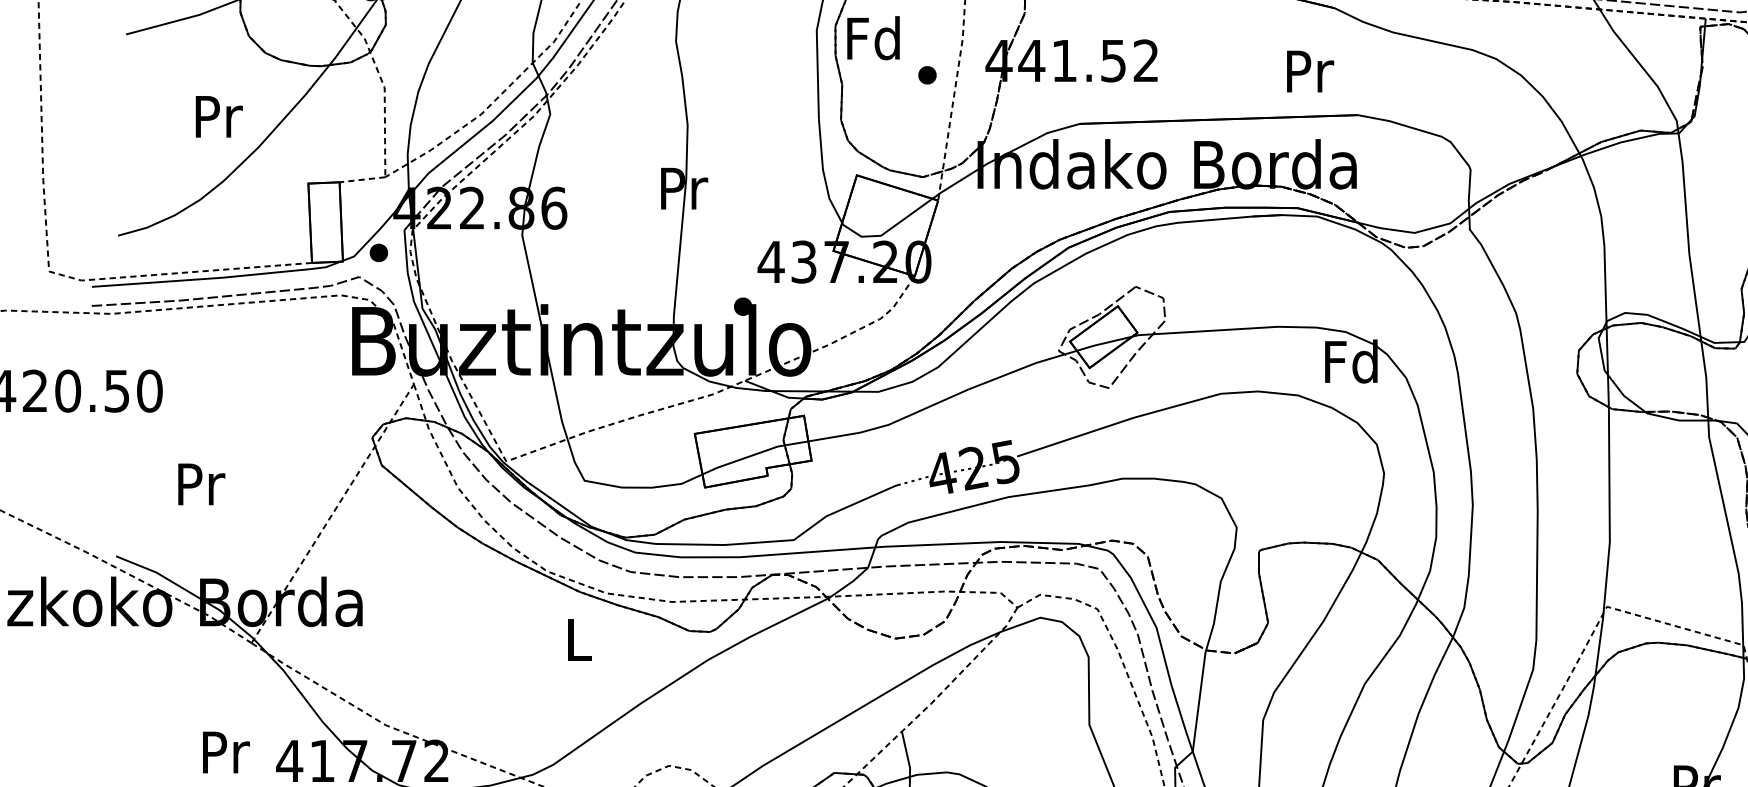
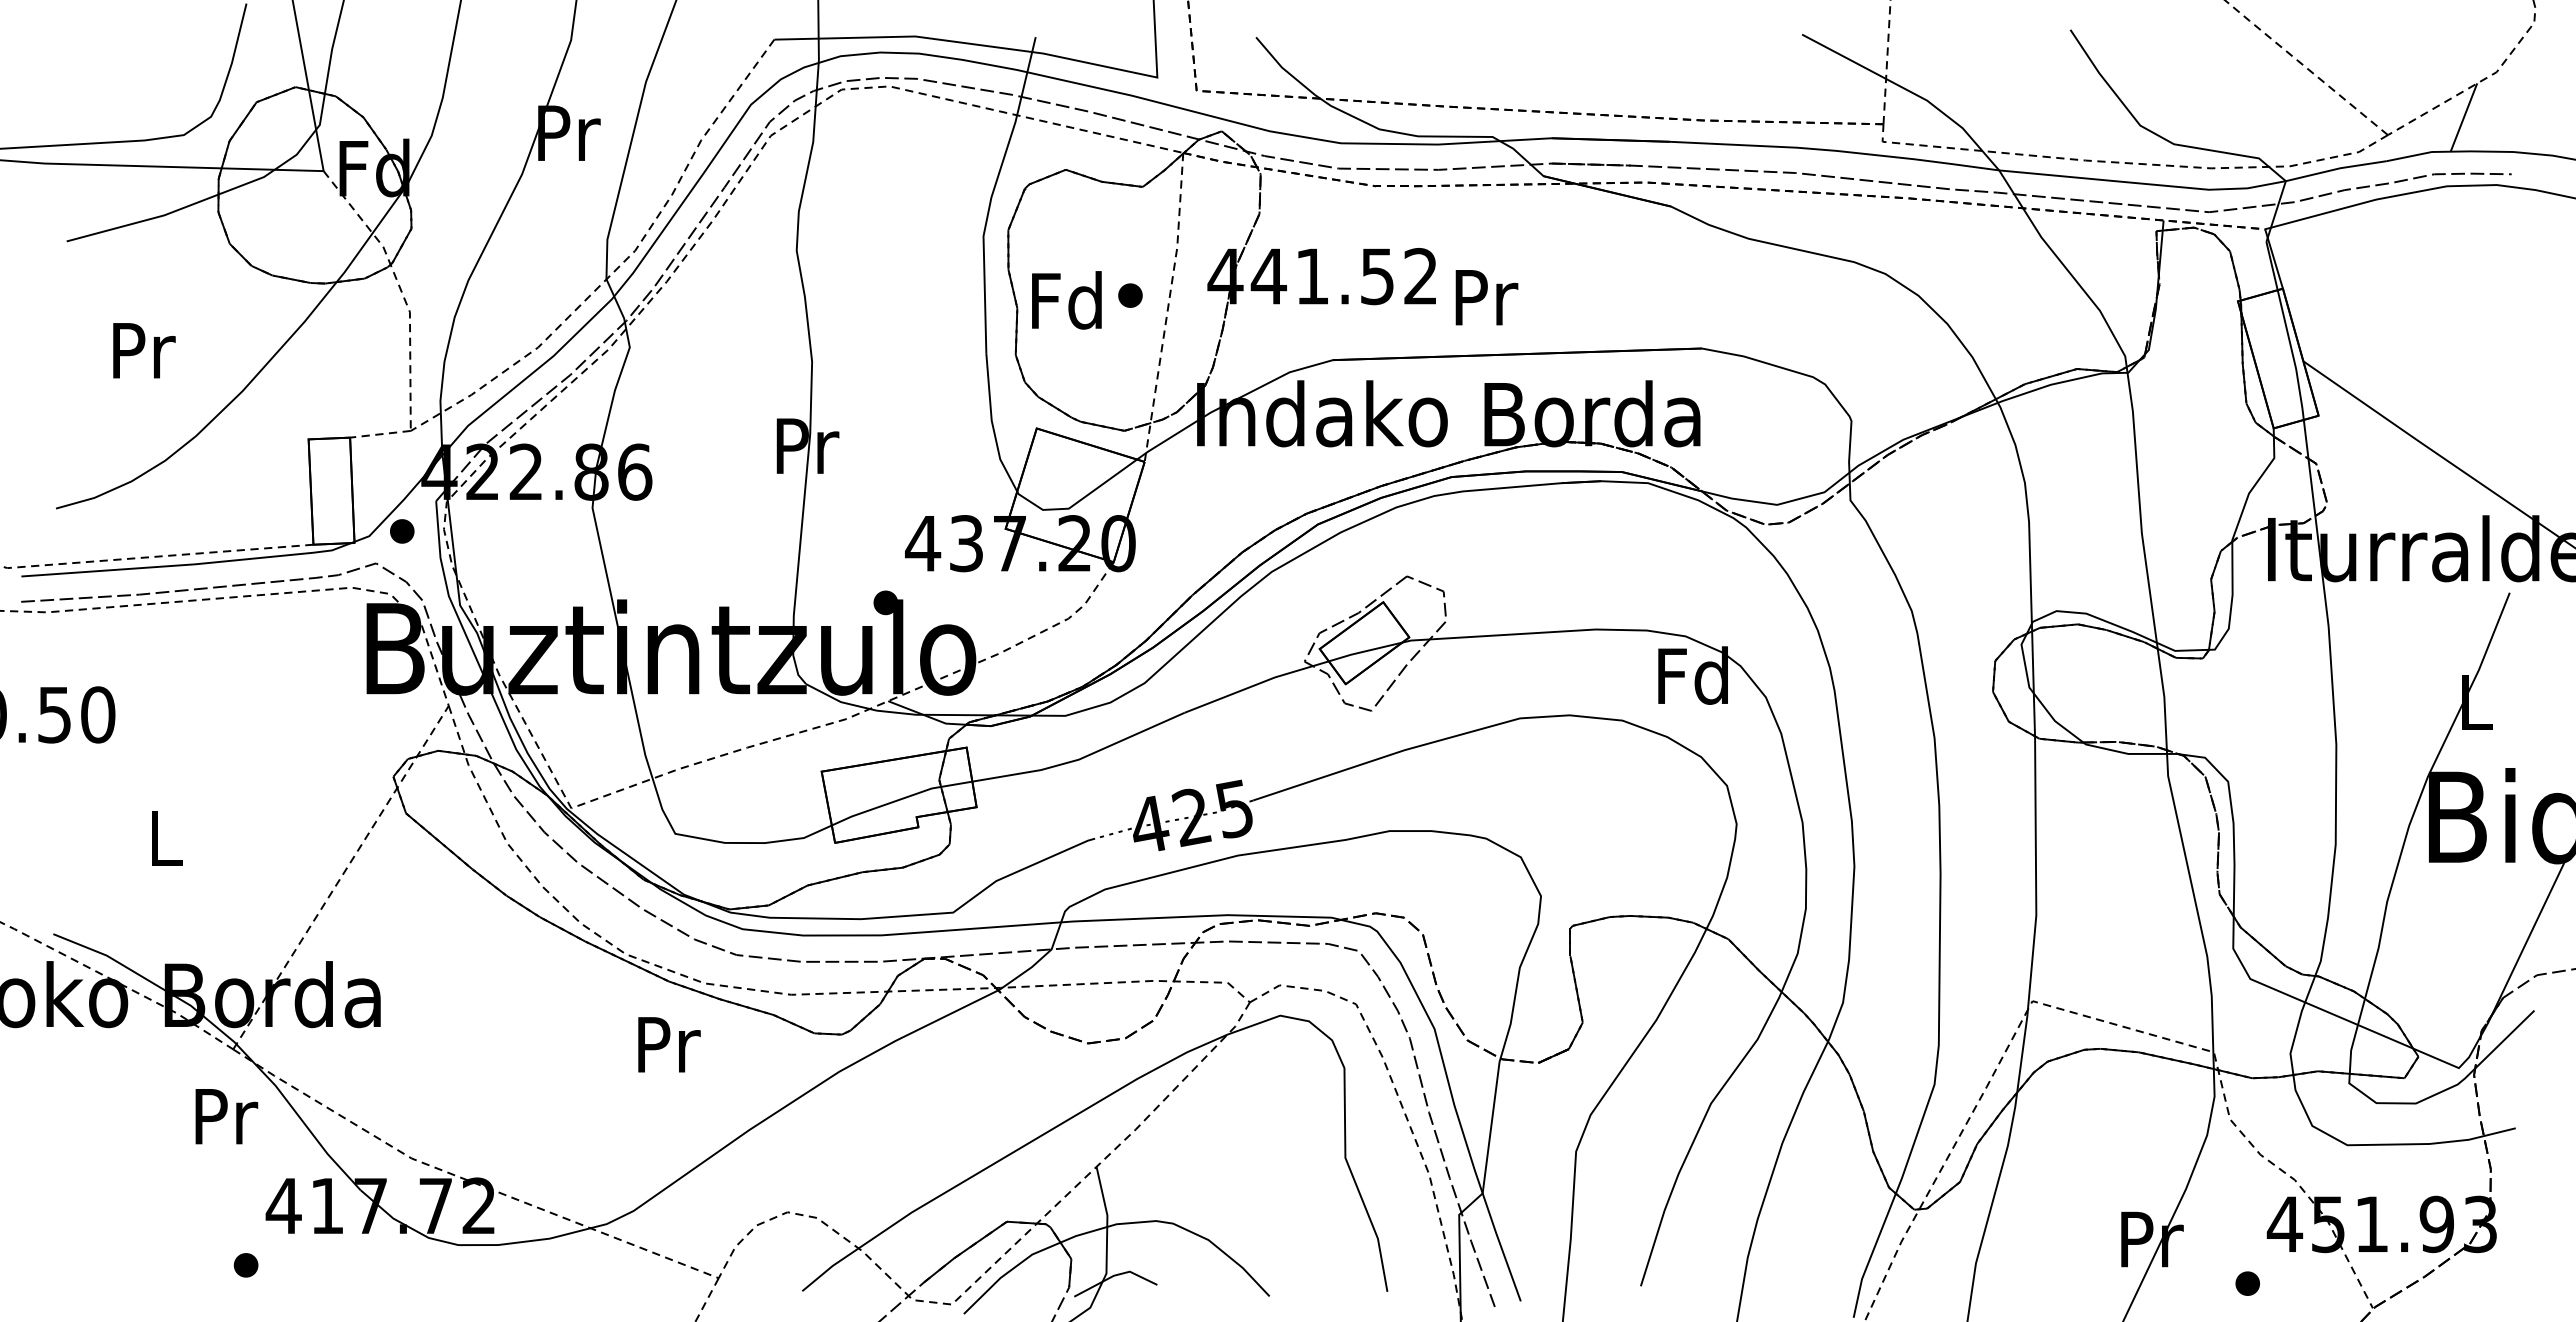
text: (873, 38) -> (1066, 300), moved
text: (1310, 71) -> (1486, 297), moved
text: (219, 116) -> (144, 350), moved
text: (202, 484) -> (167, 838), Pr -> L
text: (580, 639) -> (669, 1044), L -> Pr
text: (226, 752) -> (226, 1116), moved

